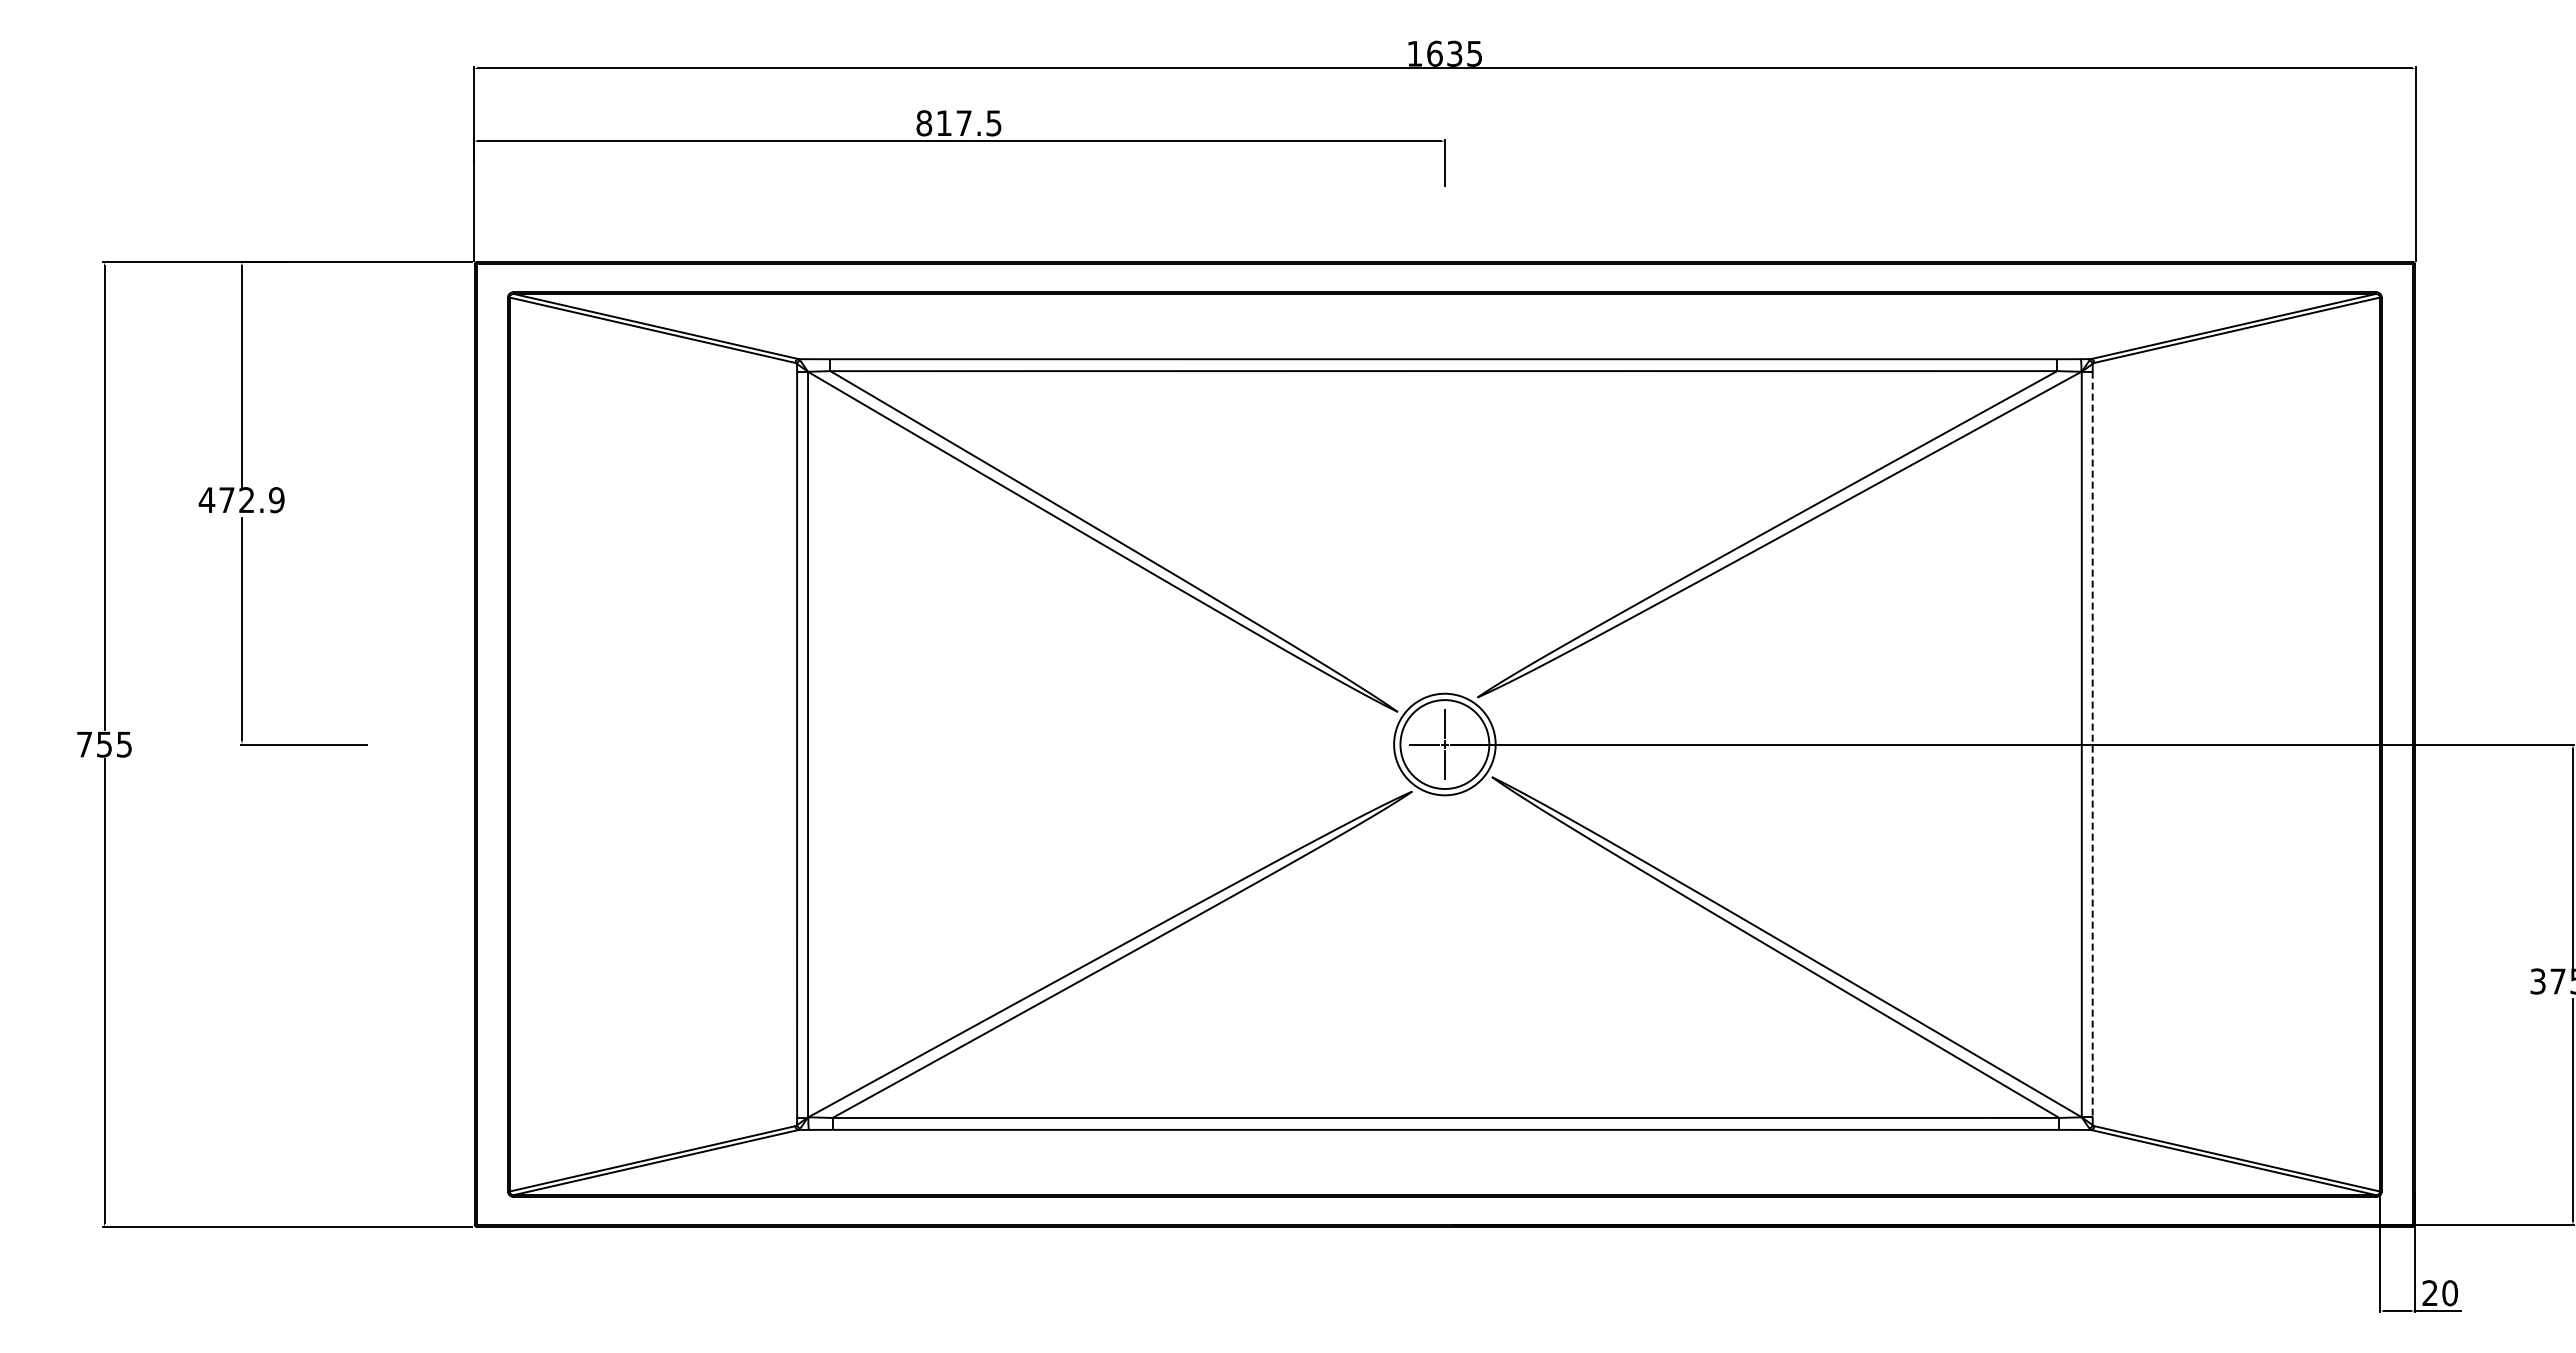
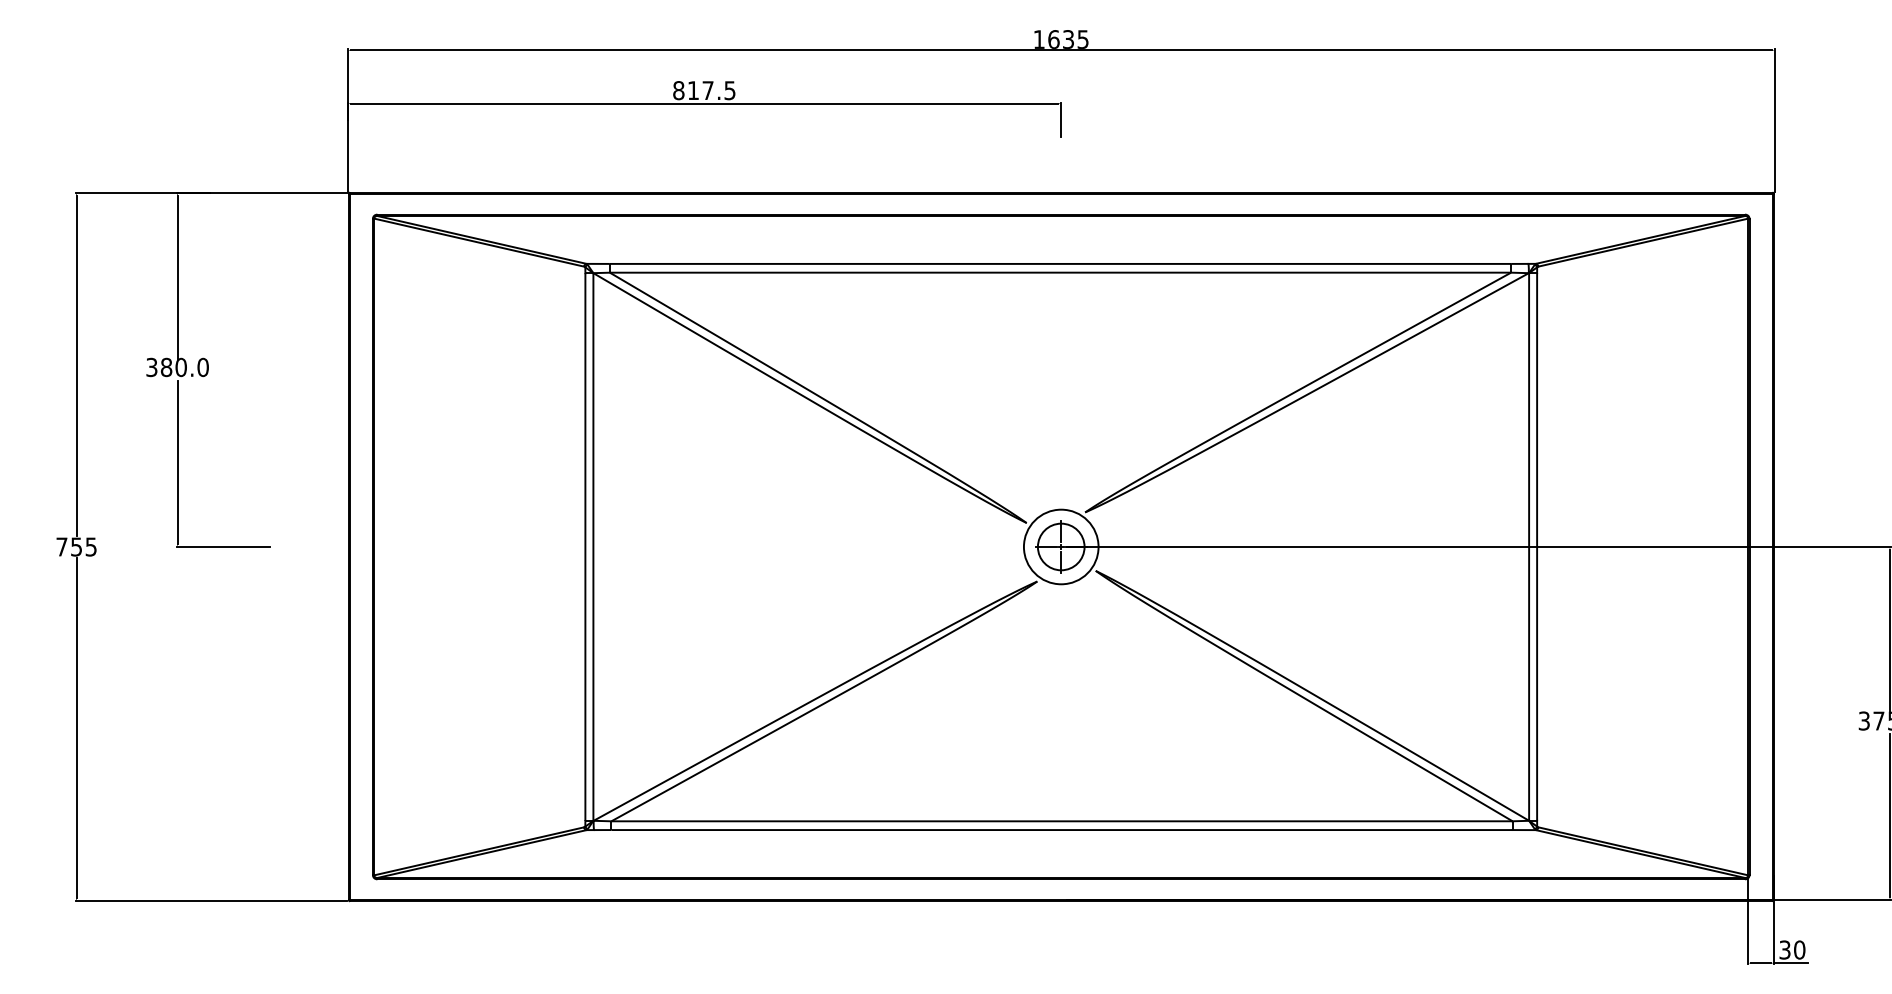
text: (241, 500) -> (177, 367), 472.9 -> 380.0
circle: (1444, 744) -> (1060, 546), size x0.71
line: (2092, 744) -> (1536, 546), dashed -> solid
text: (2429, 1293) -> (1784, 950), 20 -> 30

